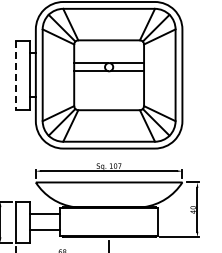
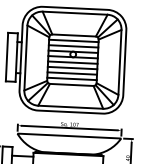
line: (109, 48) -> (74, 41), added
line: (109, 55) -> (73, 46), added
line: (15, 75) -> (6, 57), dashed -> solid
line: (109, 78) -> (73, 62), added
line: (109, 86) -> (72, 68), added
line: (109, 94) -> (72, 73), added
line: (109, 101) -> (72, 78), added

